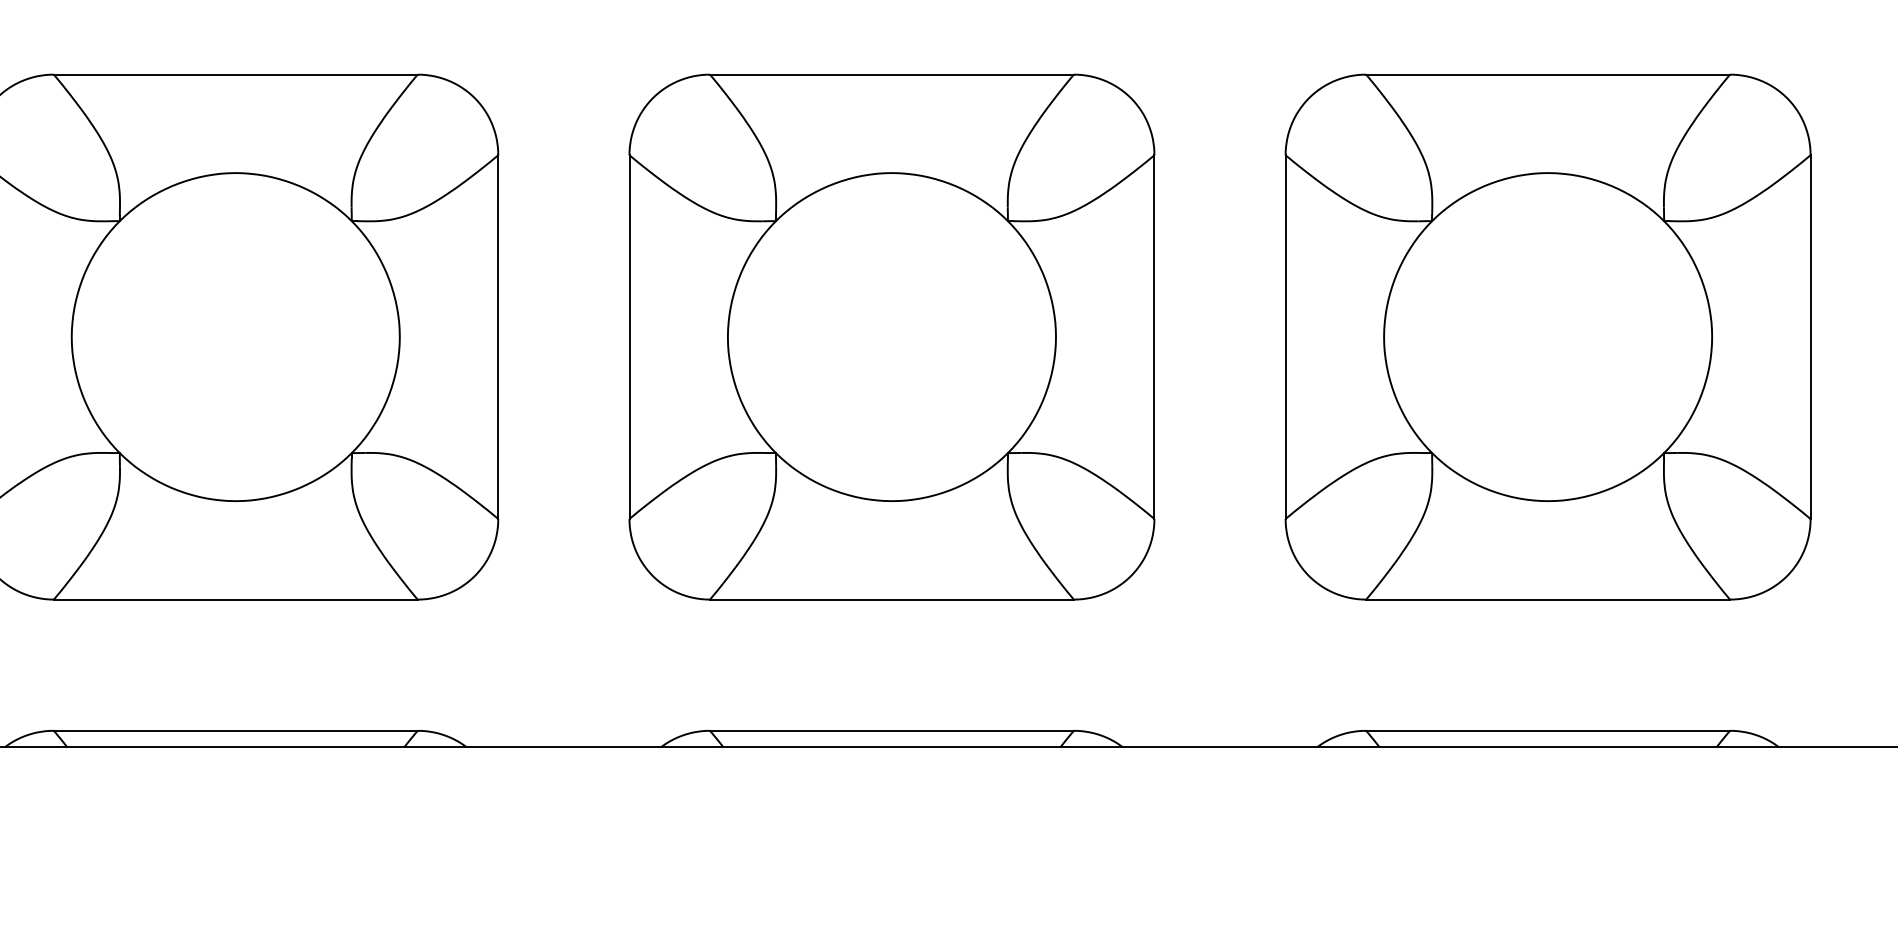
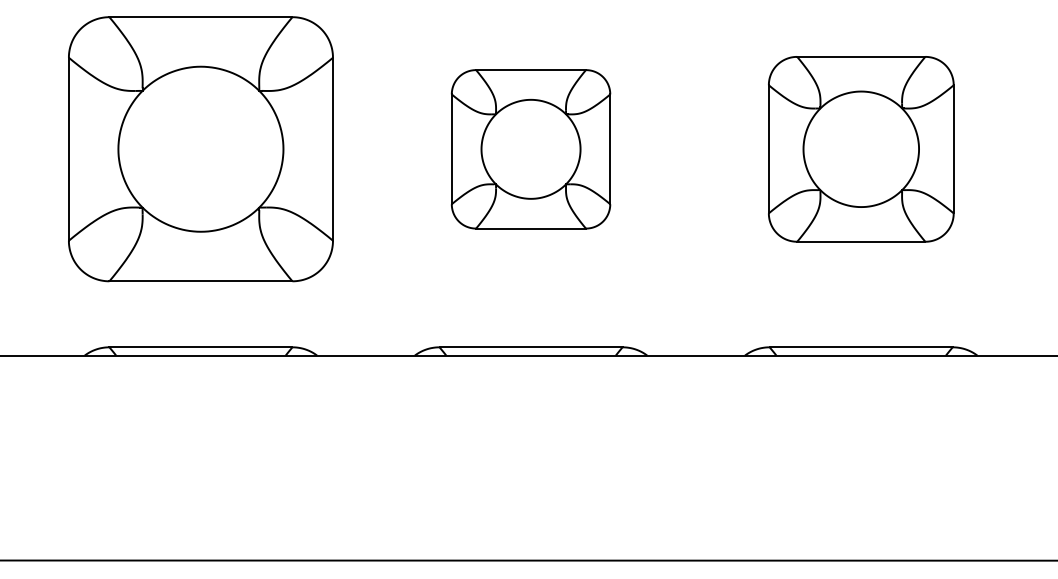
part: (890, 337) -> (530, 149), size x0.6
part: (1548, 337) -> (861, 149), size x0.7

